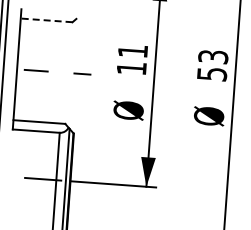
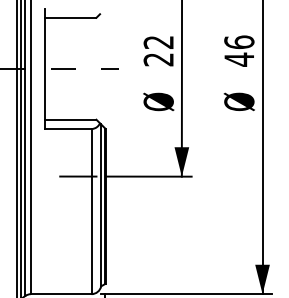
line: (46, 20) -> (70, 17), dashed -> solid
text: (132, 60) -> (158, 51), 11 -> 22
text: (212, 65) -> (239, 50), 53 -> 46

